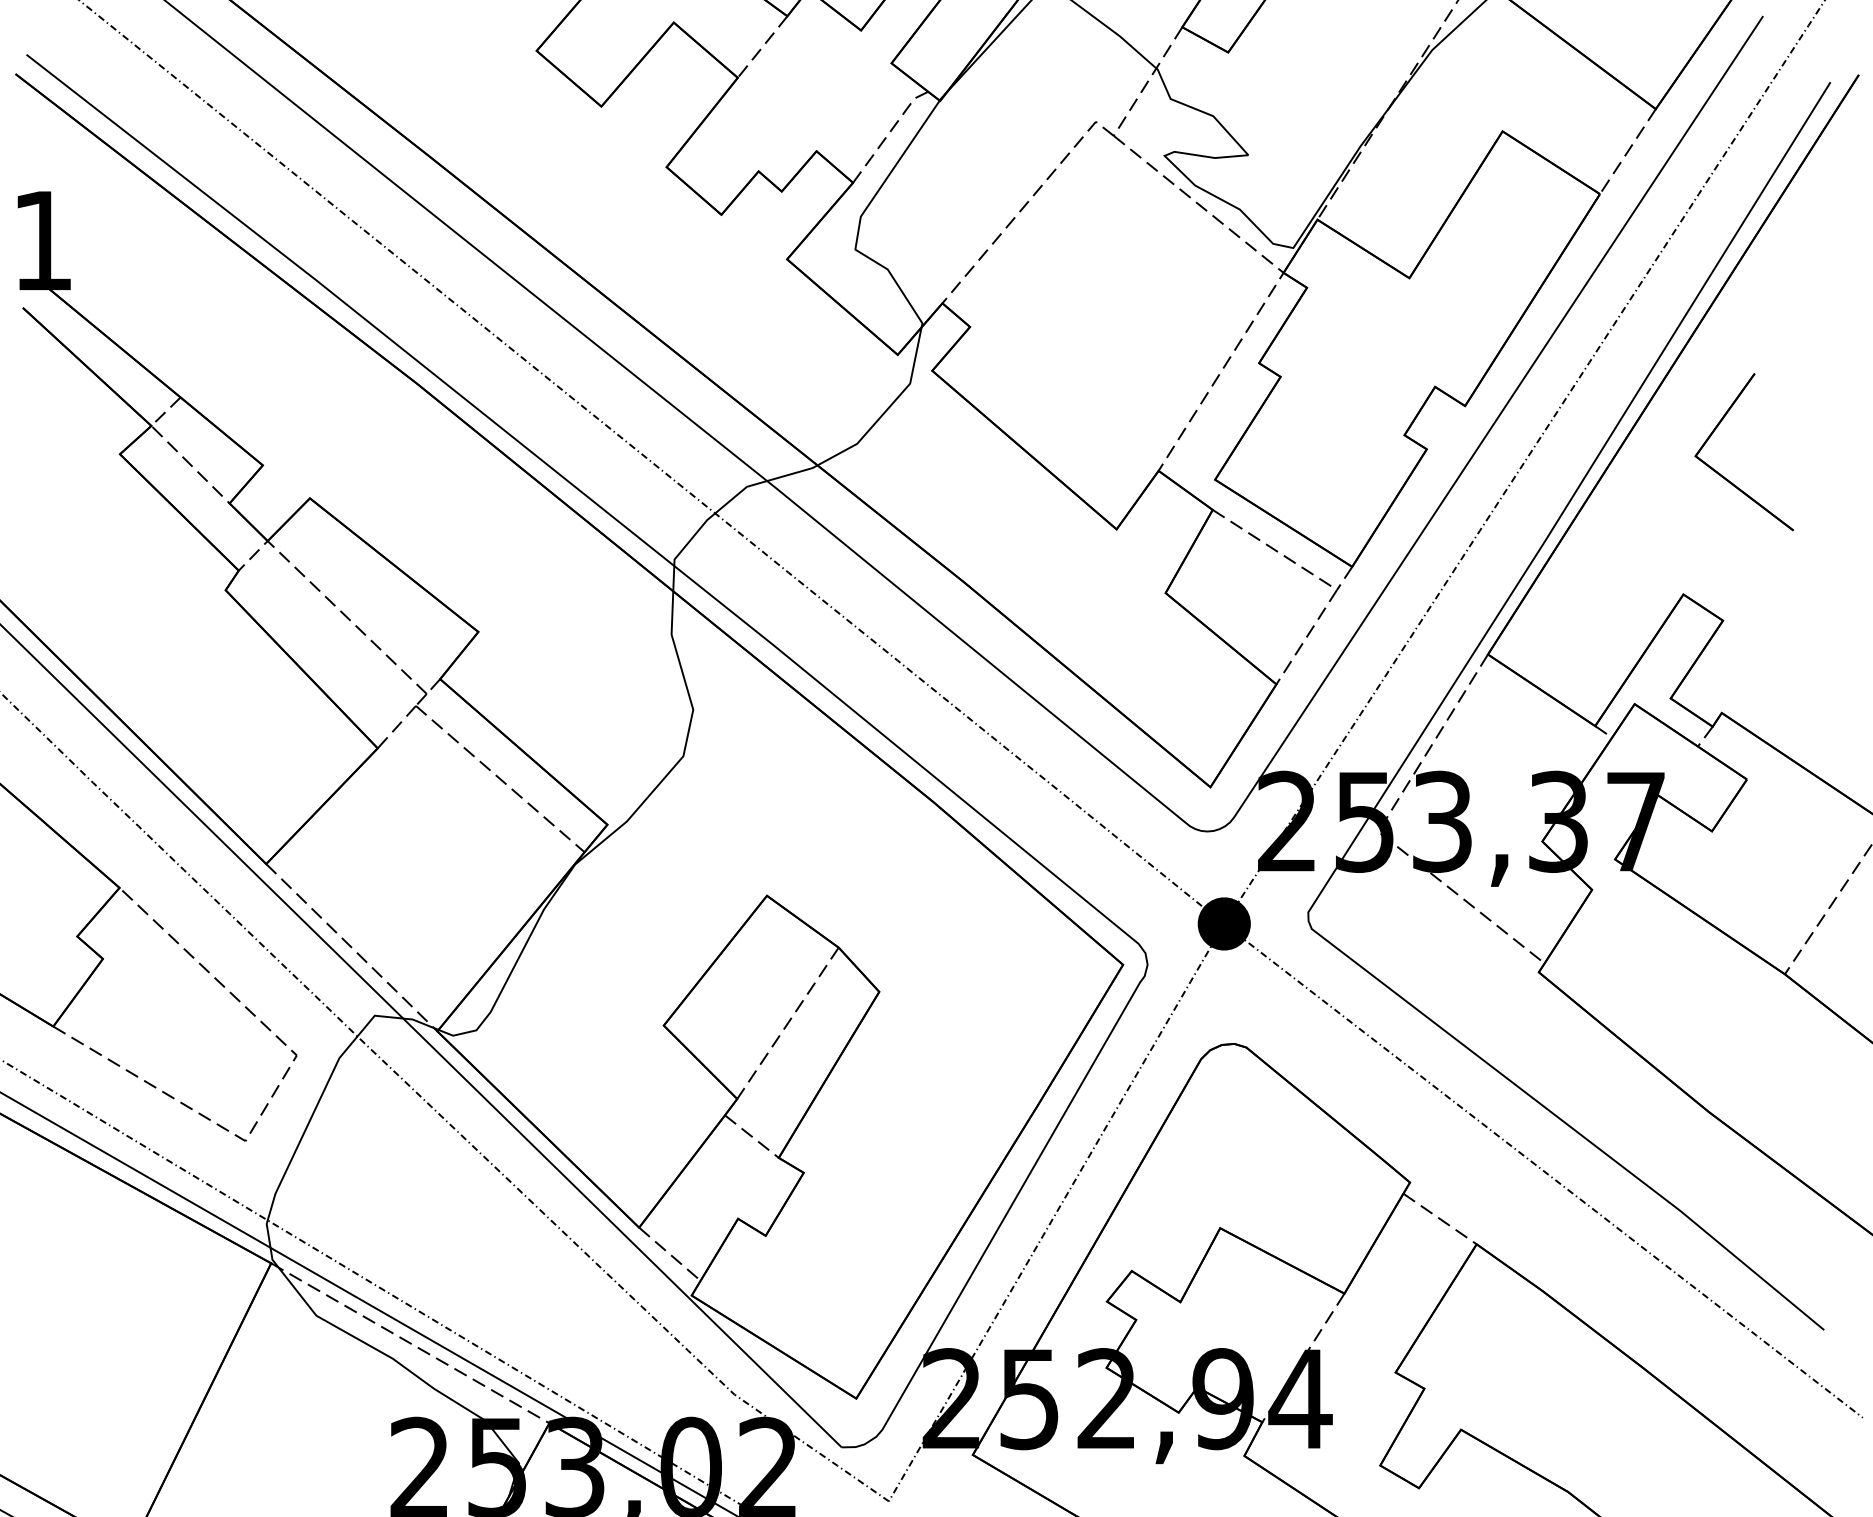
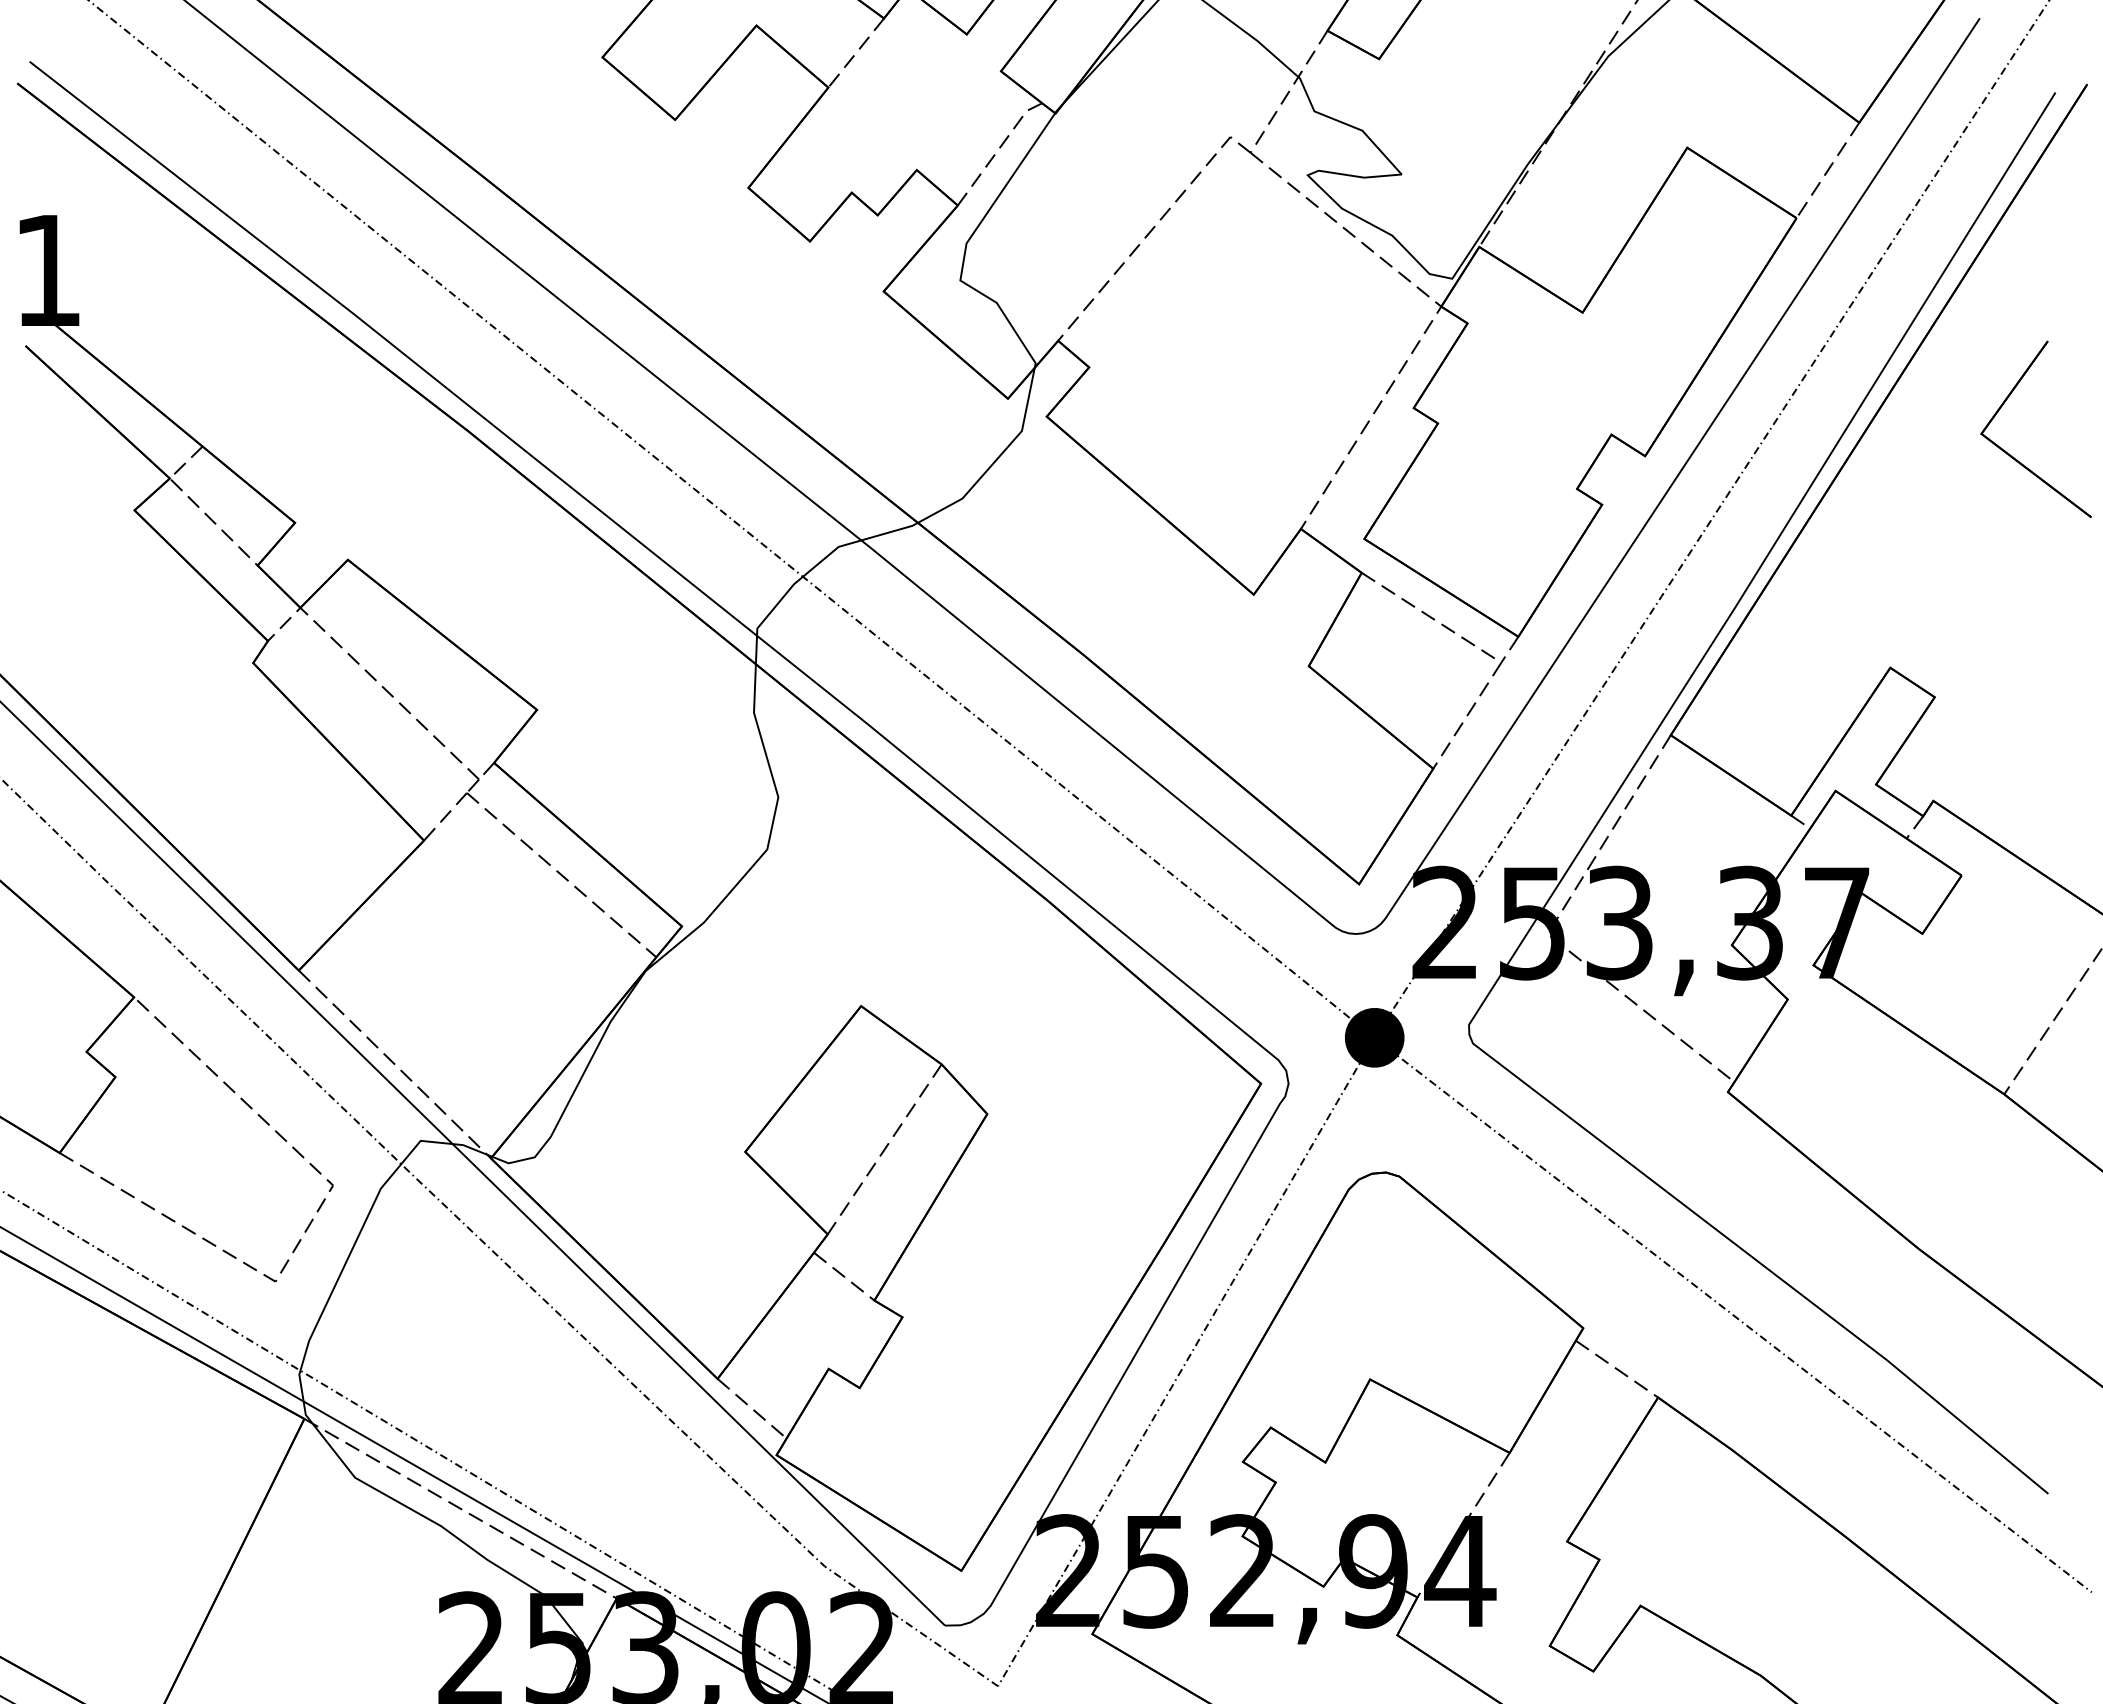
part: (1724, 476) -> (2013, 456), moved

